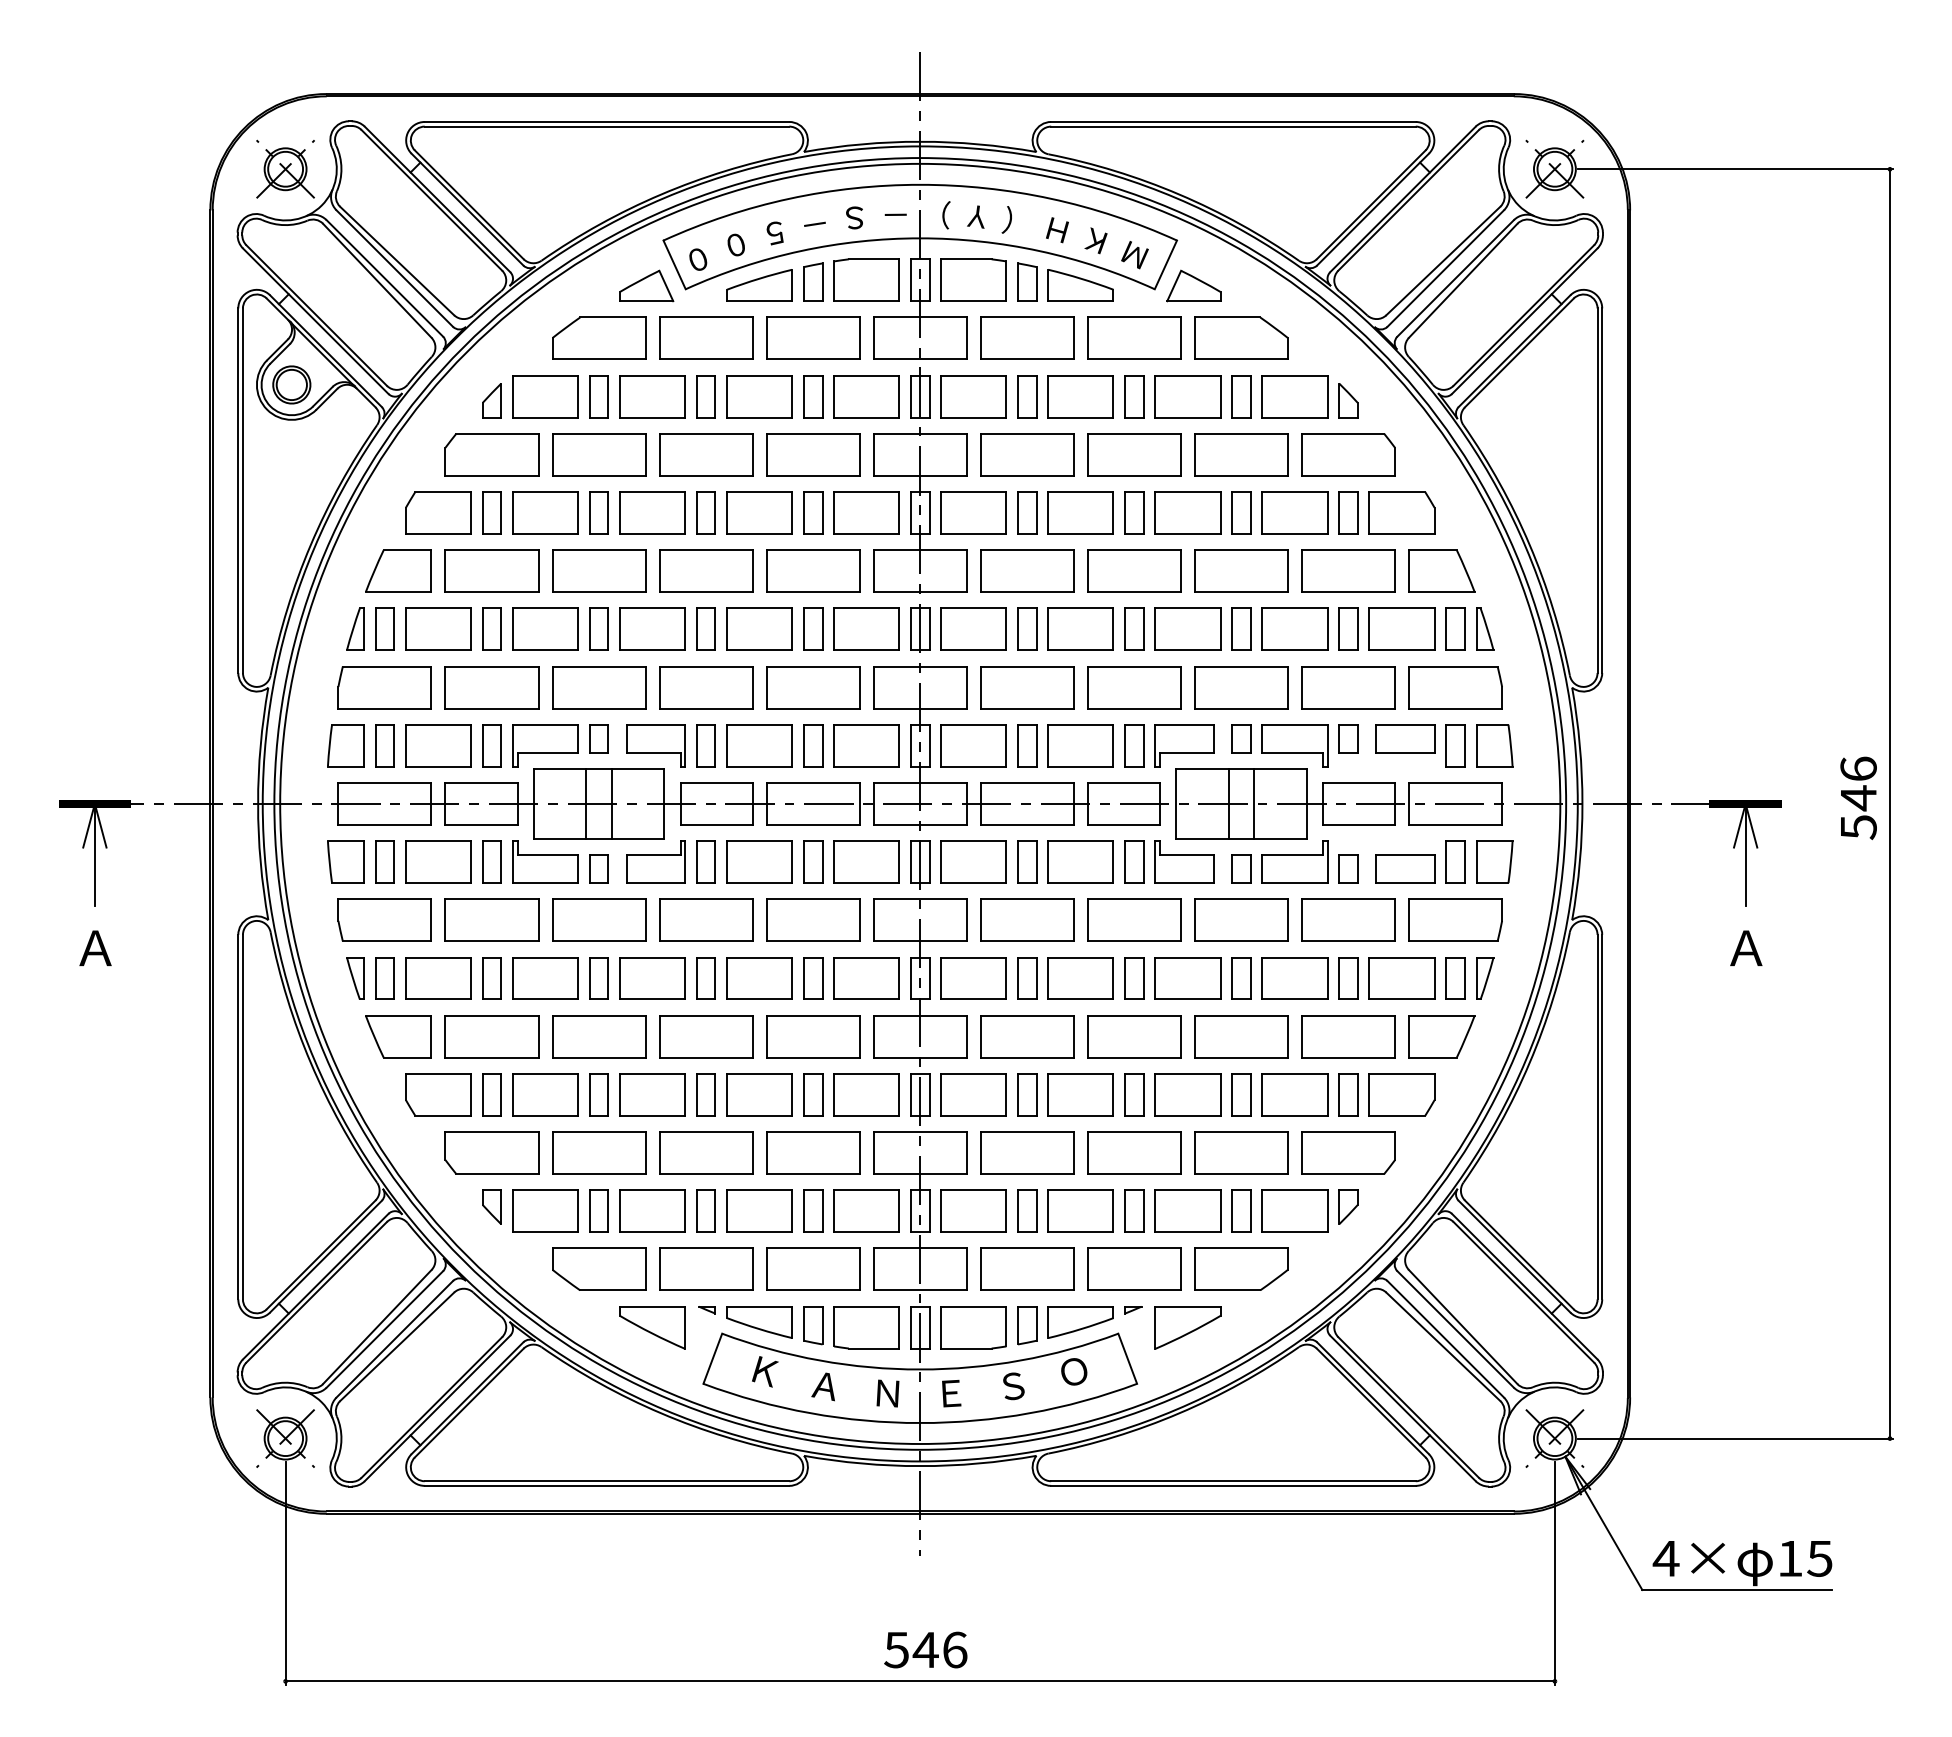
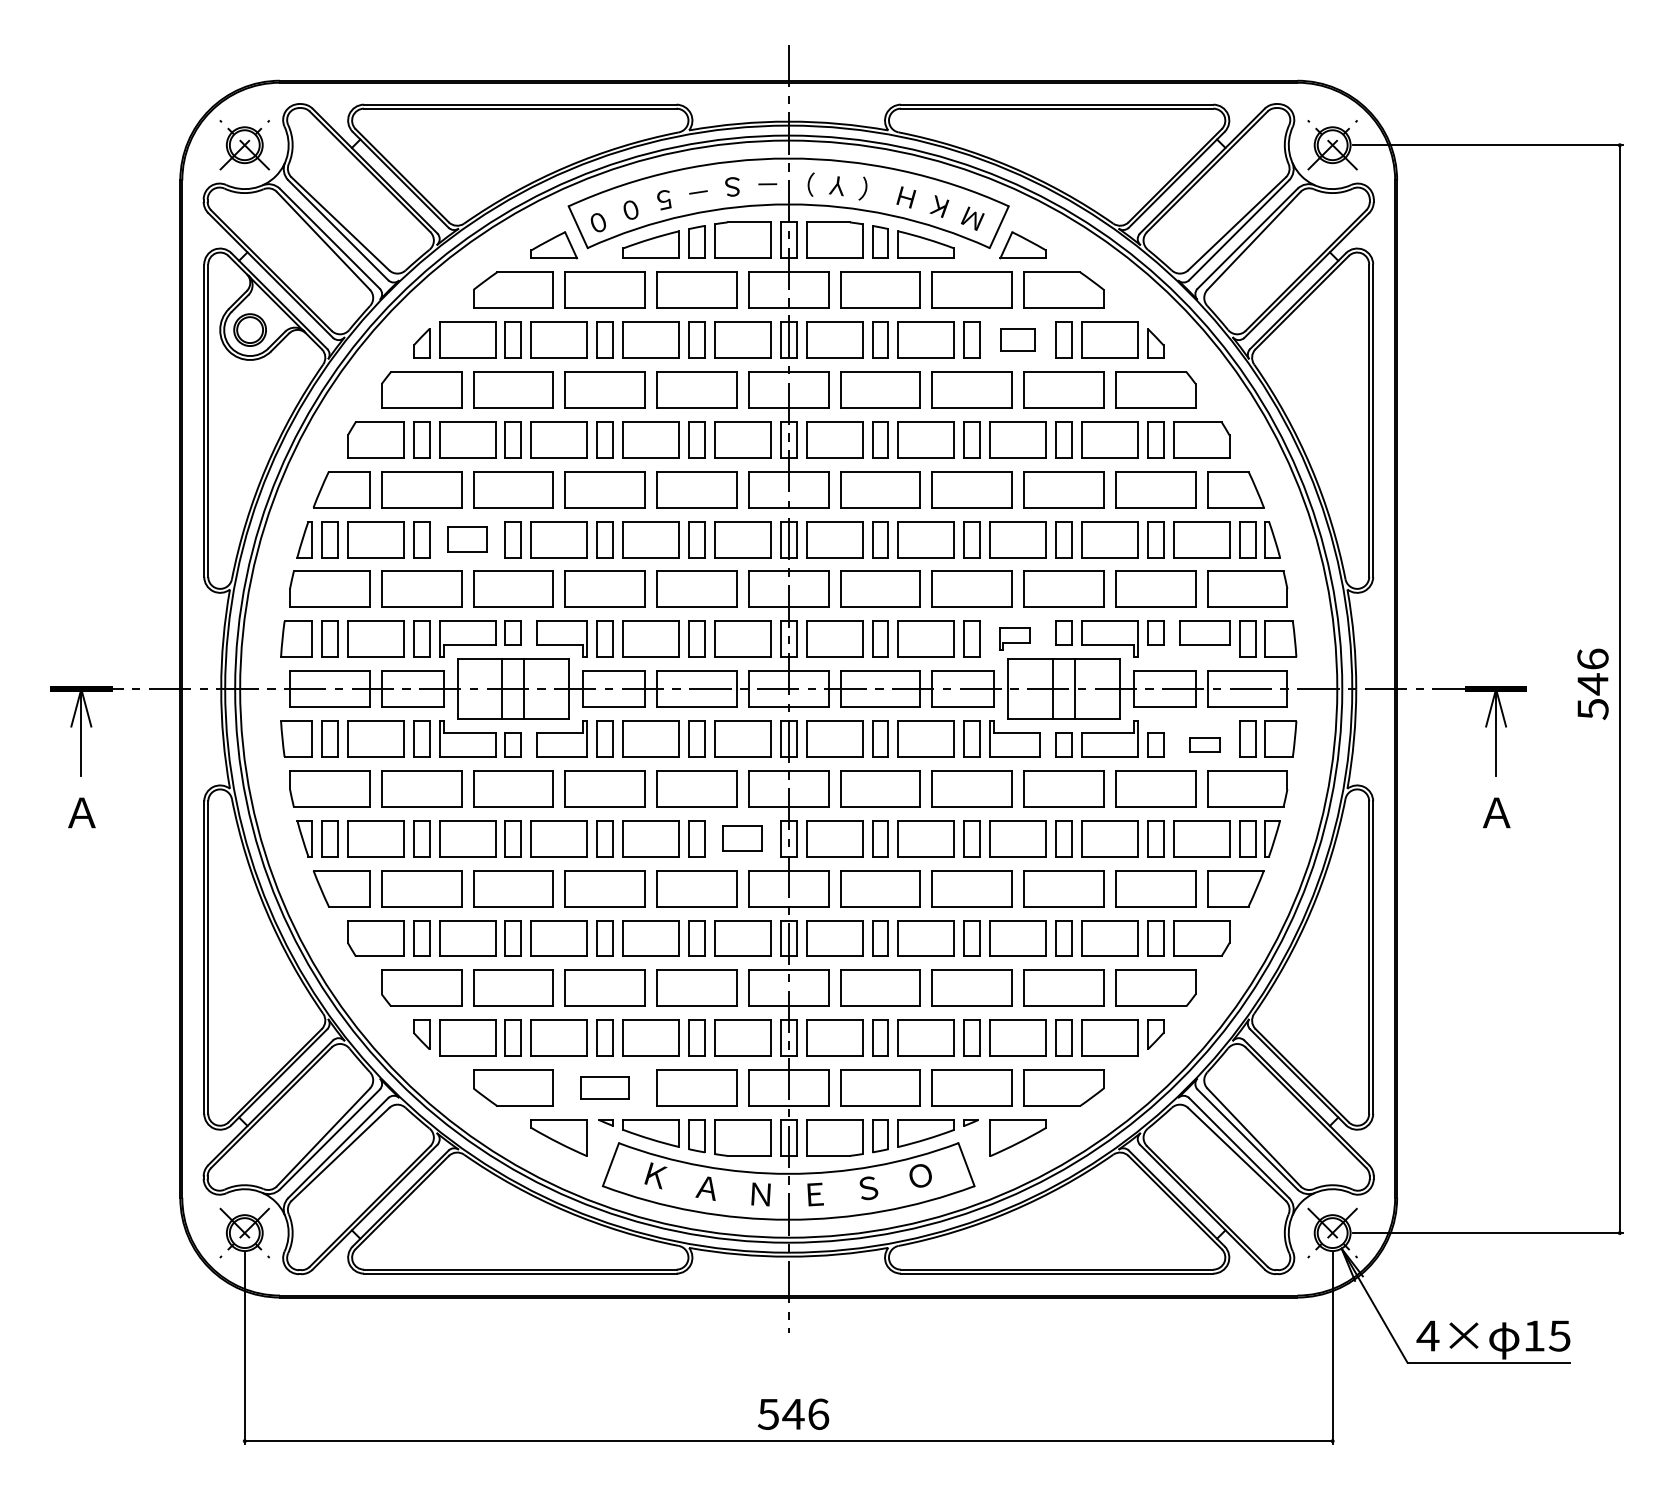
part: (1187, 395) -> (1017, 339), size x0.6
part: (545, 629) -> (467, 539), size x0.7
part: (1183, 744) -> (1014, 638), size x0.6
part: (1405, 868) -> (1204, 744), size x0.6
part: (866, 978) -> (742, 838), size x0.7
part: (705, 1268) -> (604, 1087), size x0.6

